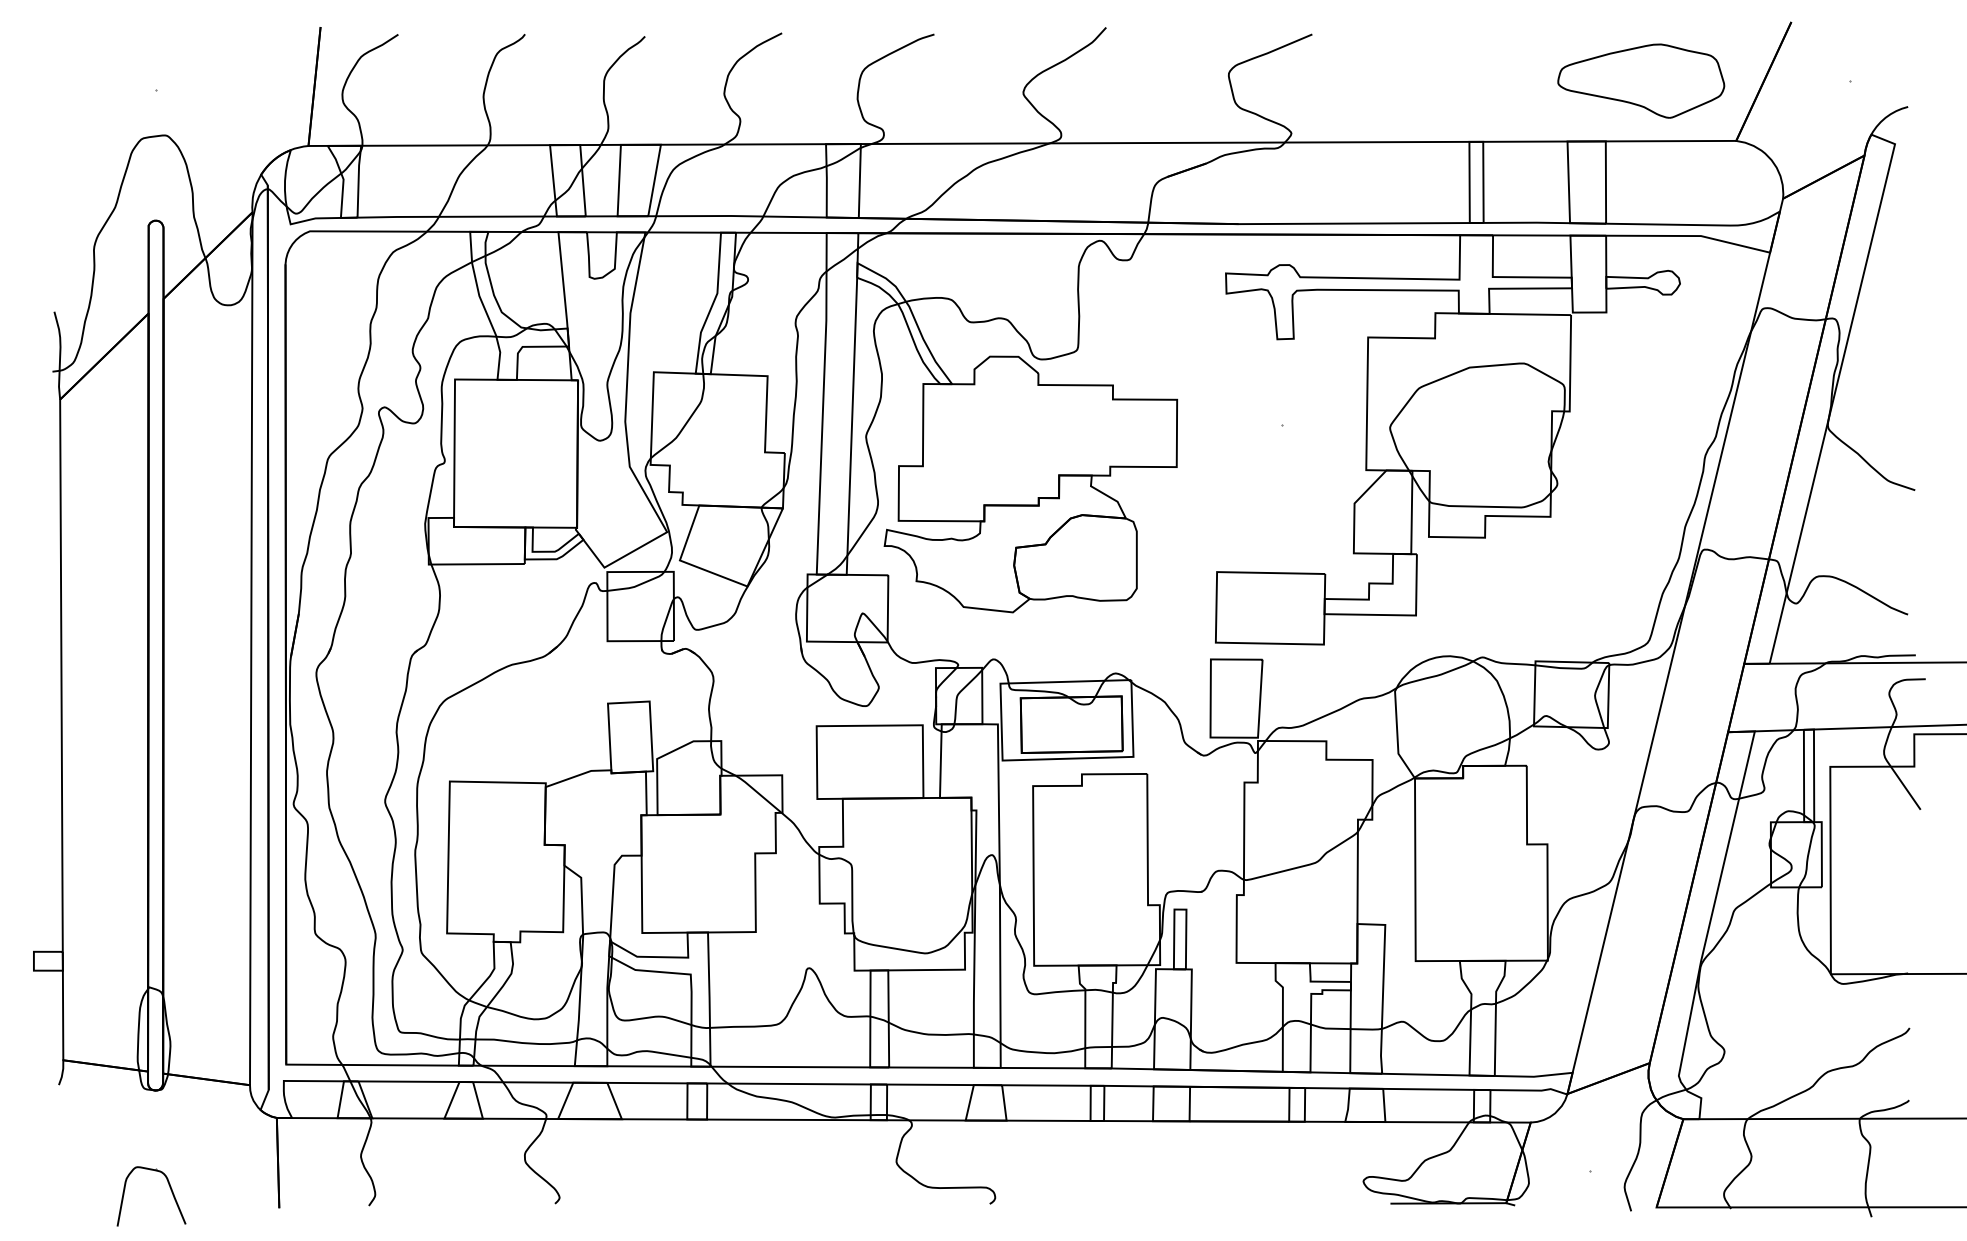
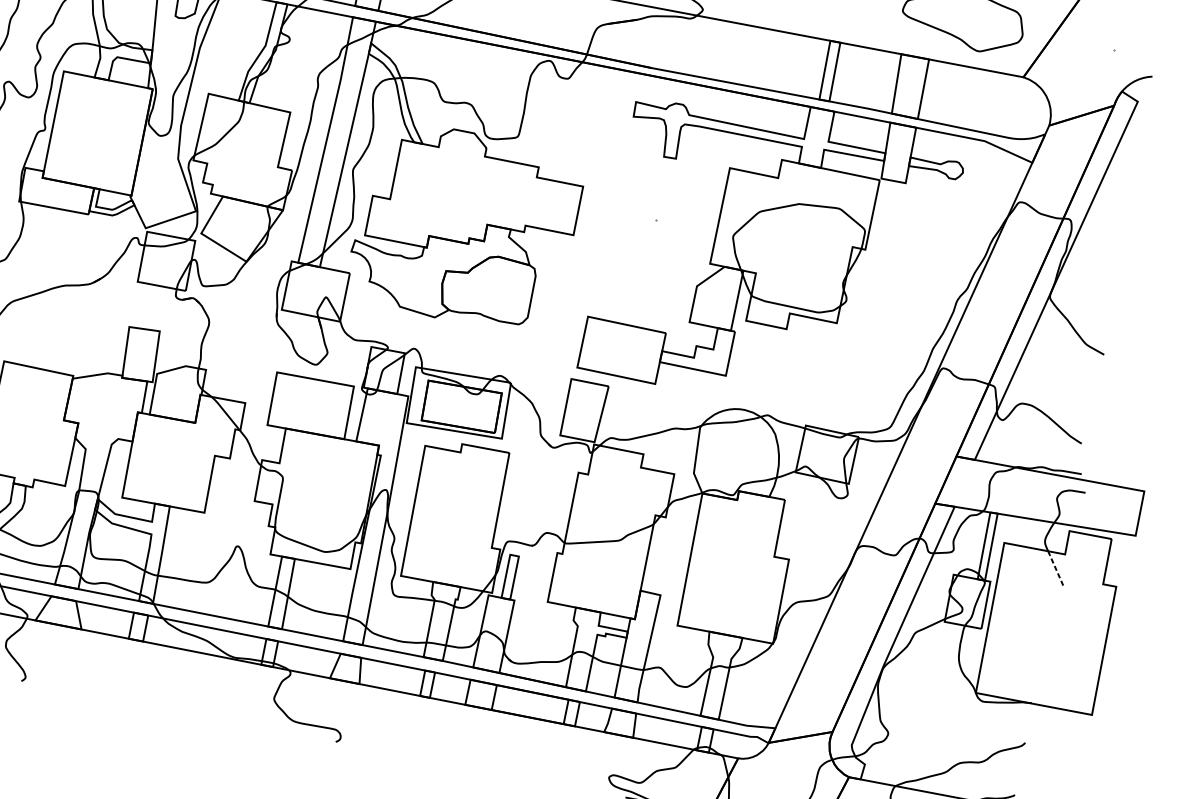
line: (1906, 788) -> (1056, 569), solid -> dashed

